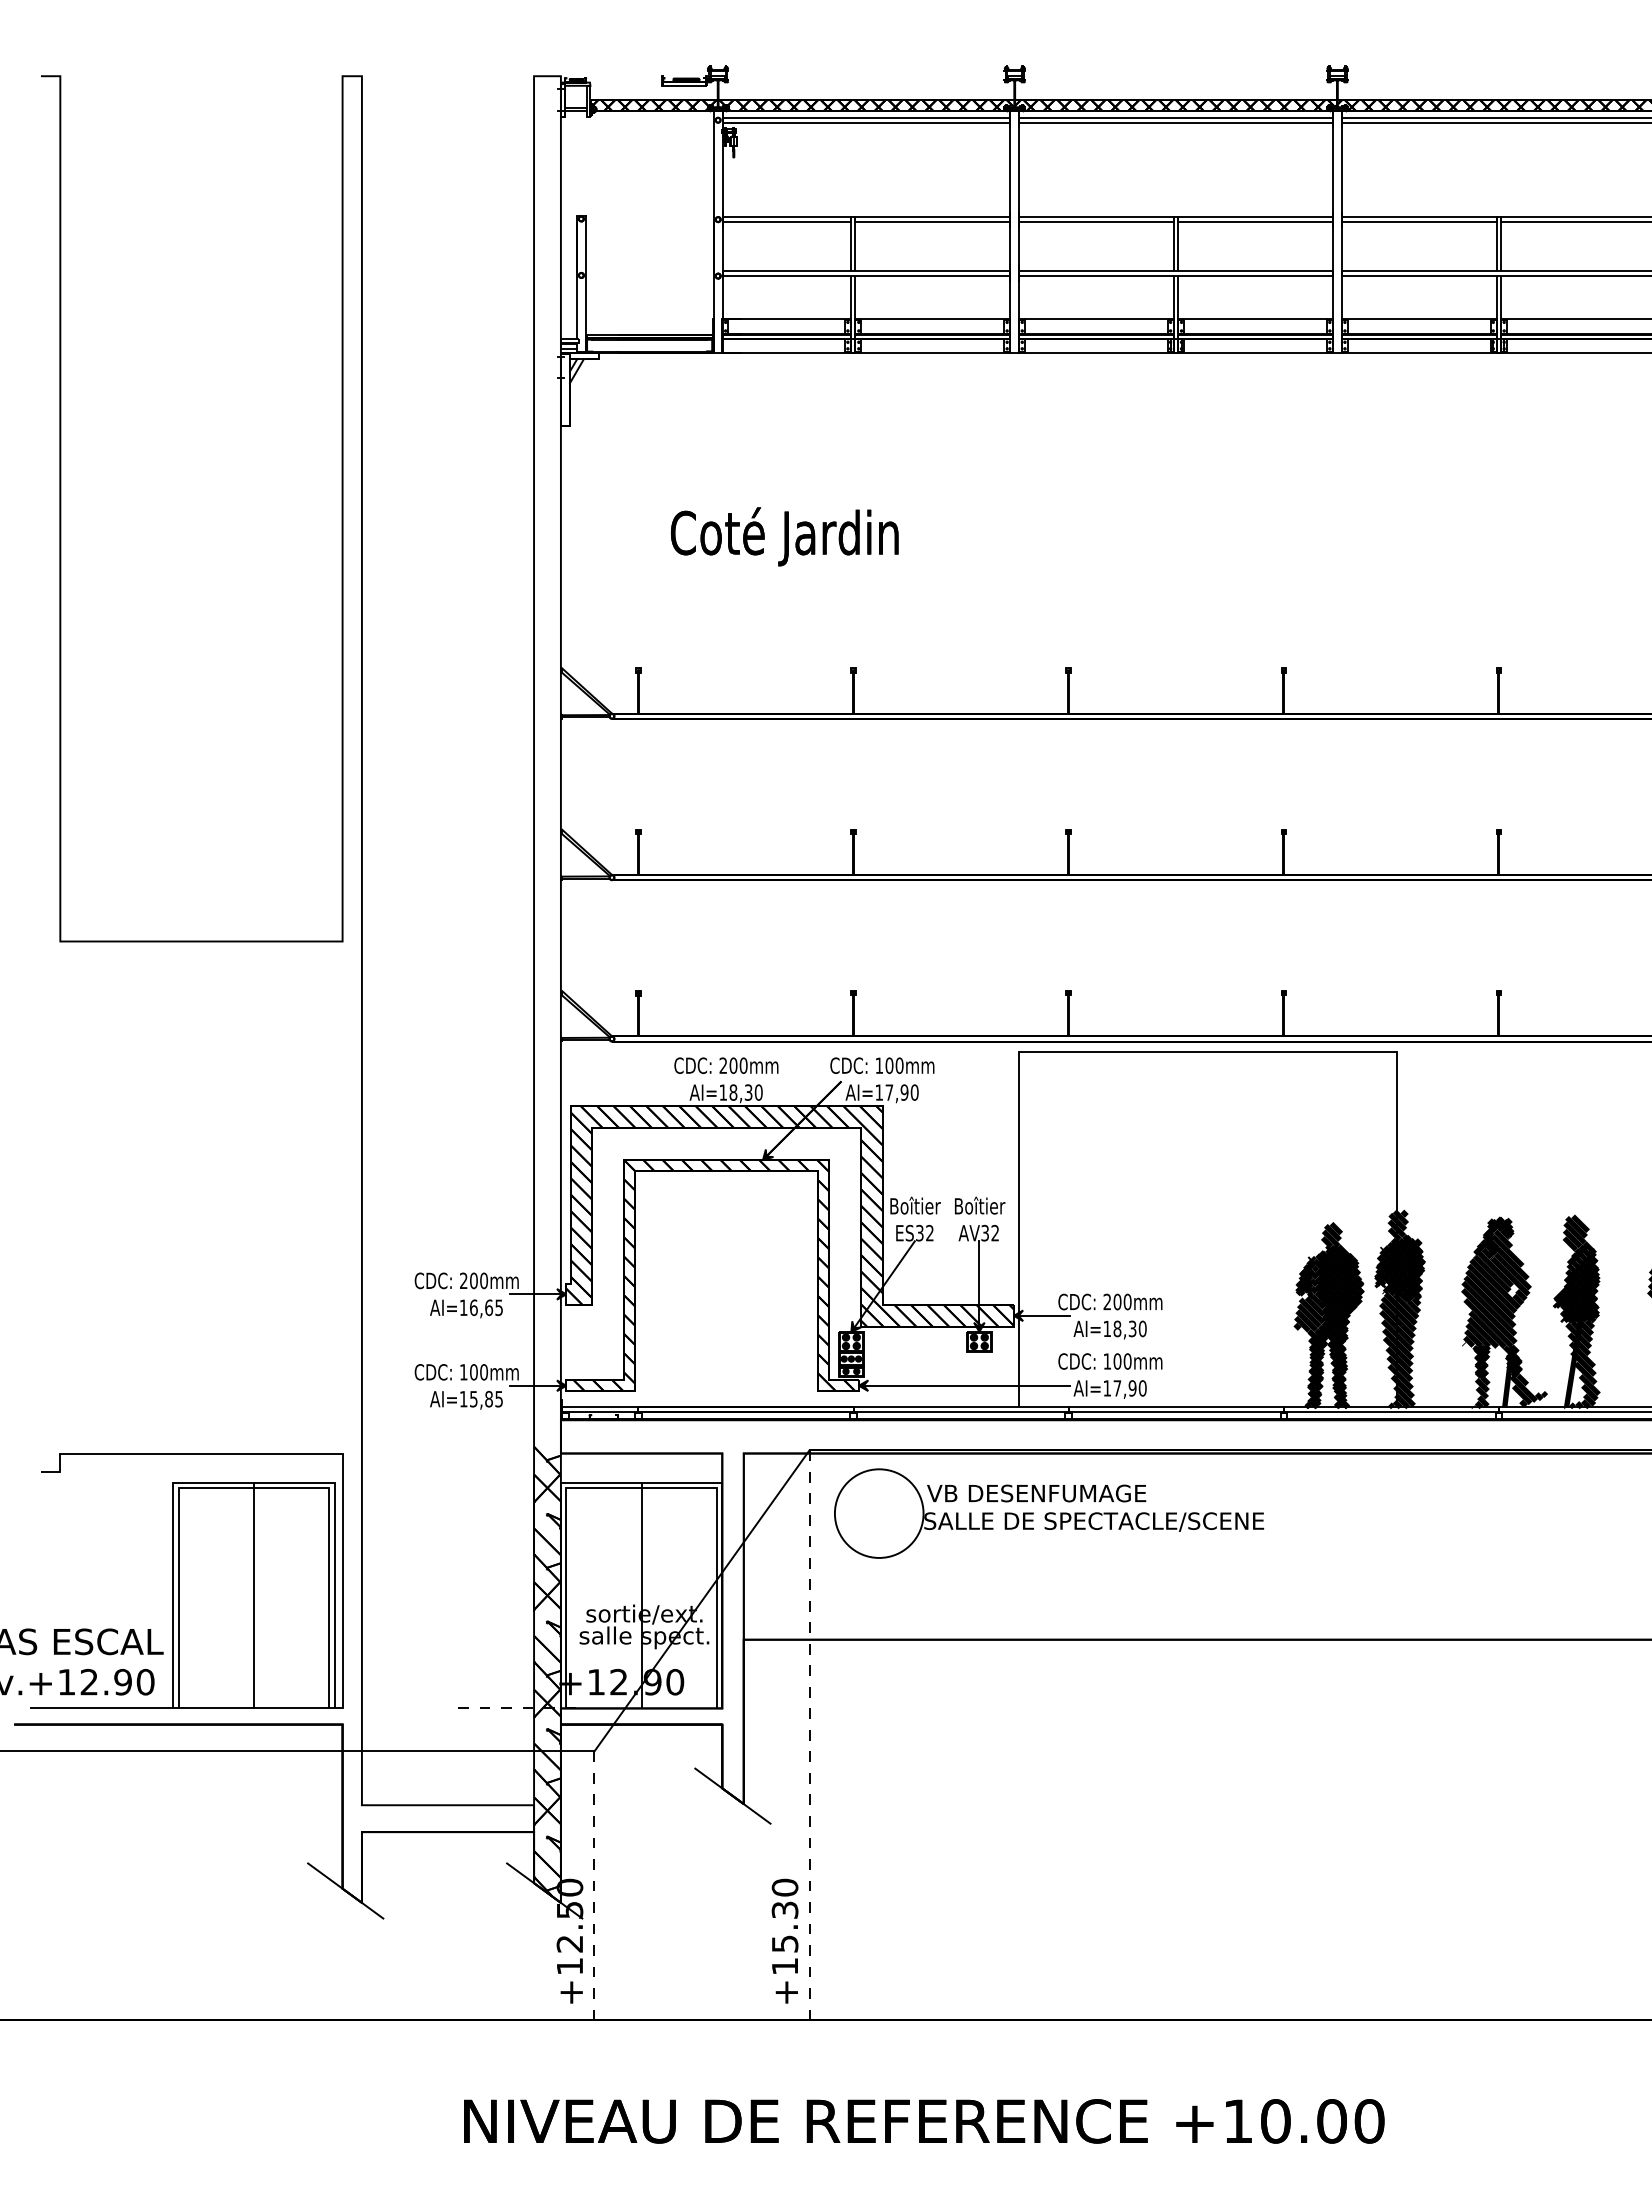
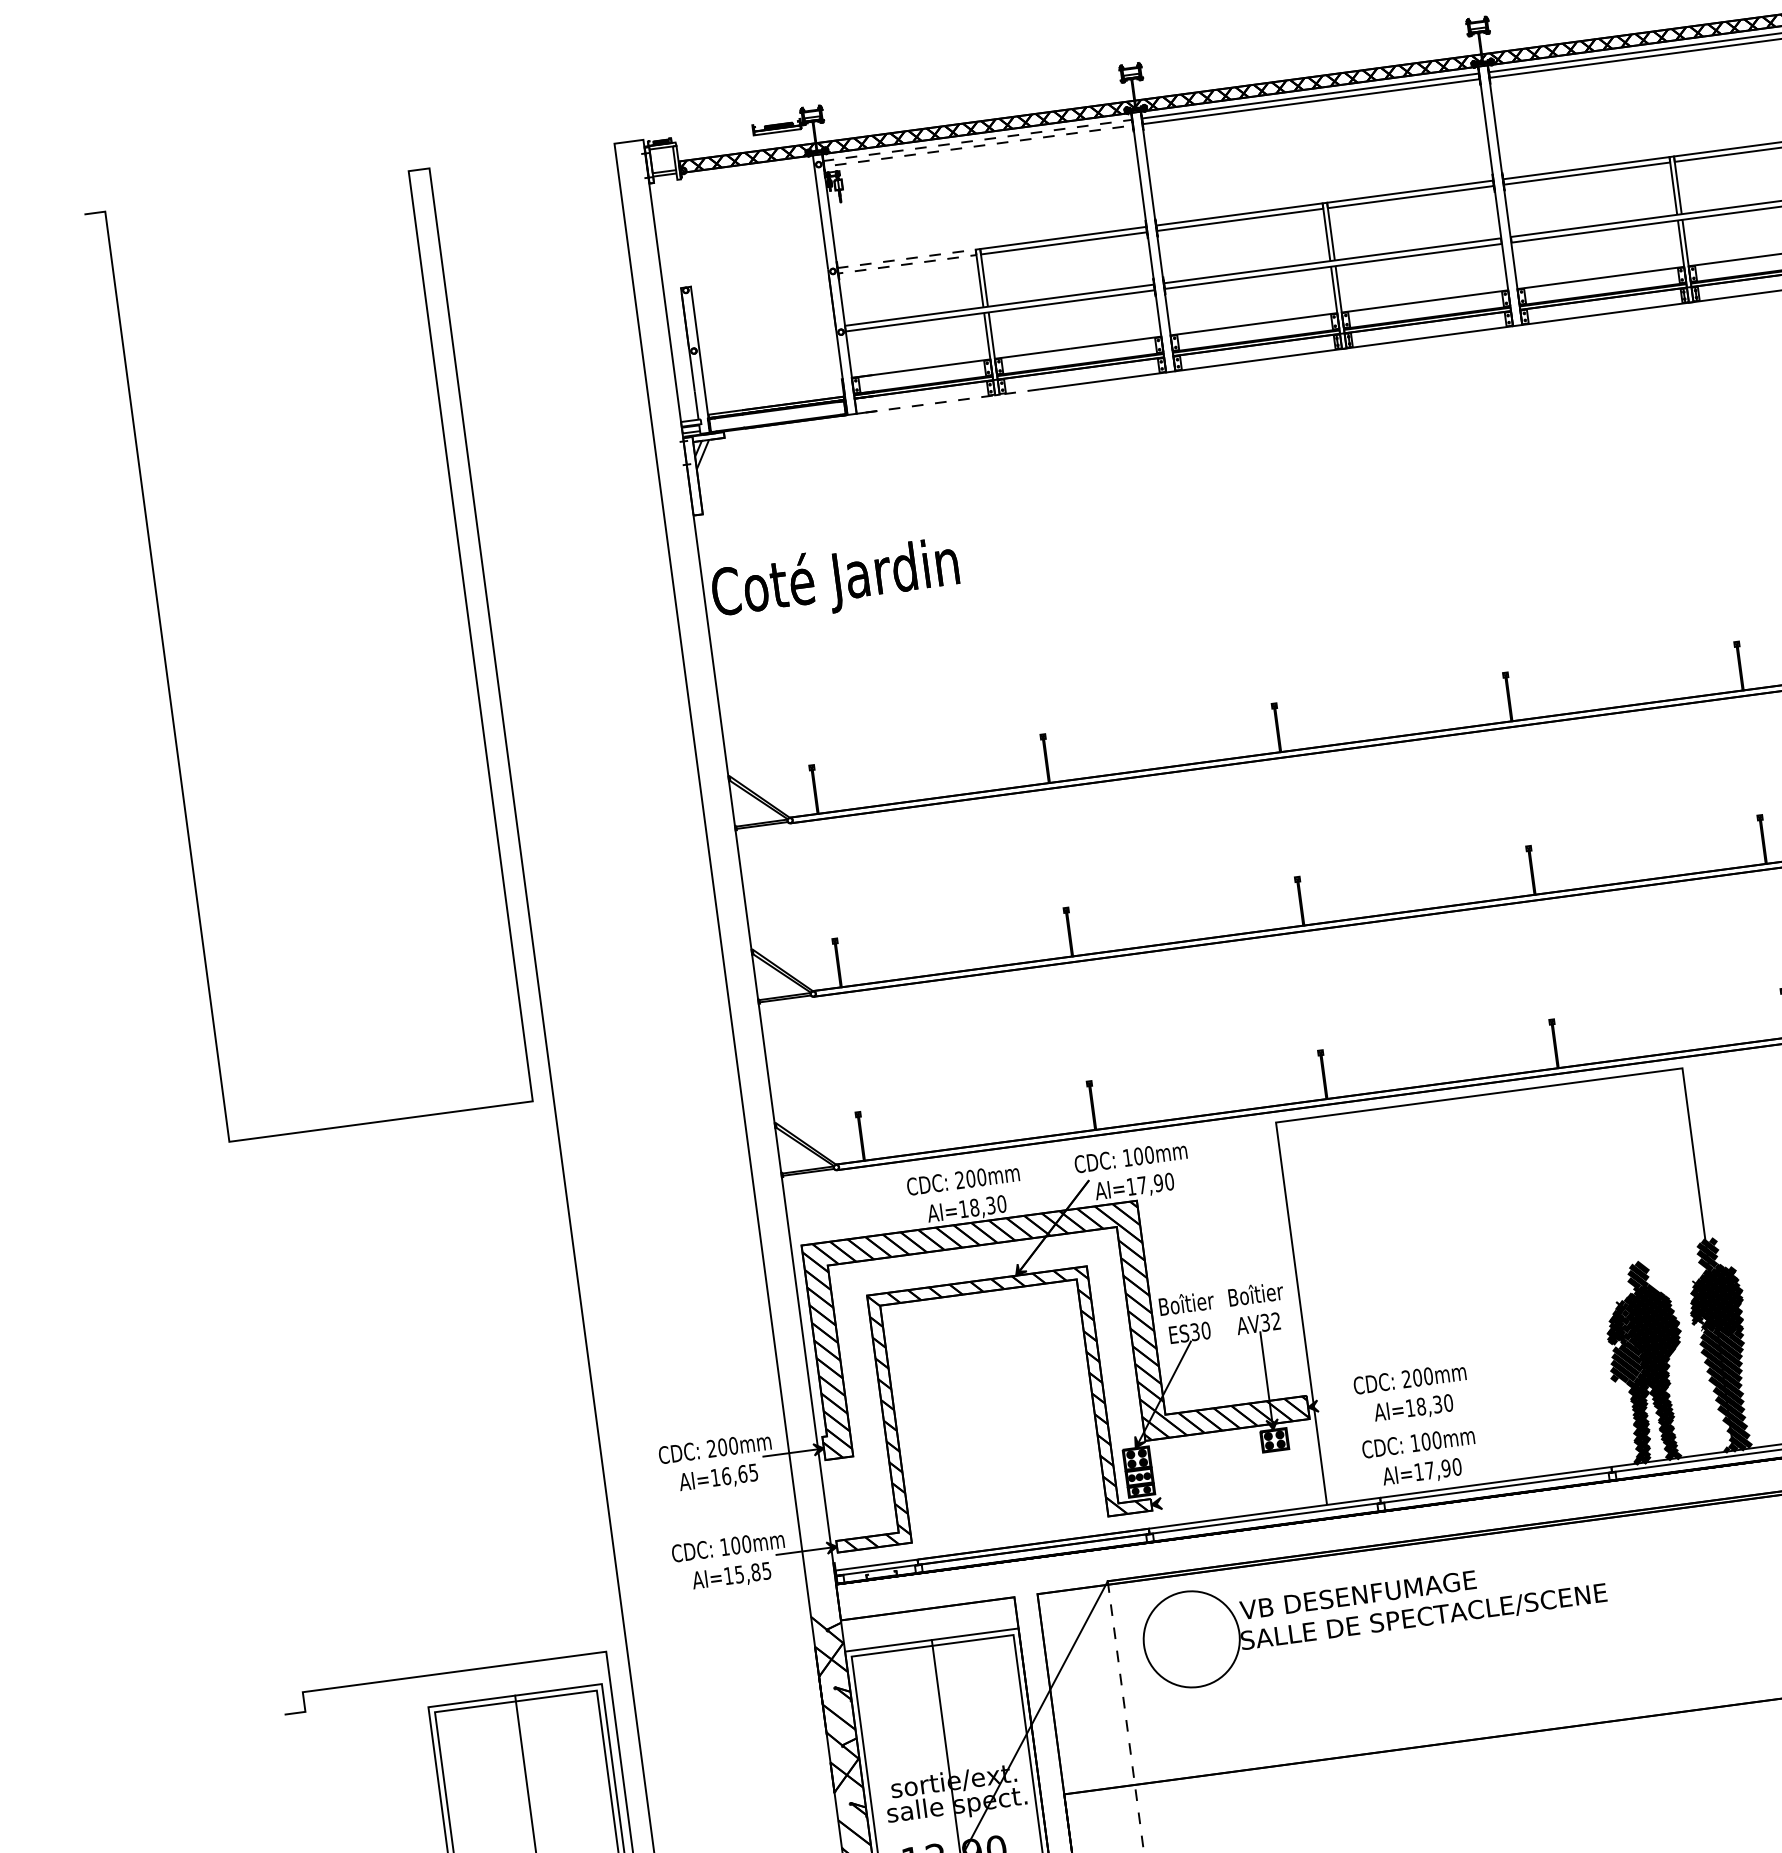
line: (1009, 120) -> (1131, 123), solid -> dashed
line: (851, 219) -> (976, 252), solid -> dashed
line: (806, 352) -> (947, 401), solid -> dashed
text: (784, 536) -> (835, 580), moved
text: (929, 1233) -> (1205, 1331), ES32 -> ES30
line: (1044, 1315) -> (1340, 1402), removed
line: (966, 1385) -> (1267, 1489), removed

